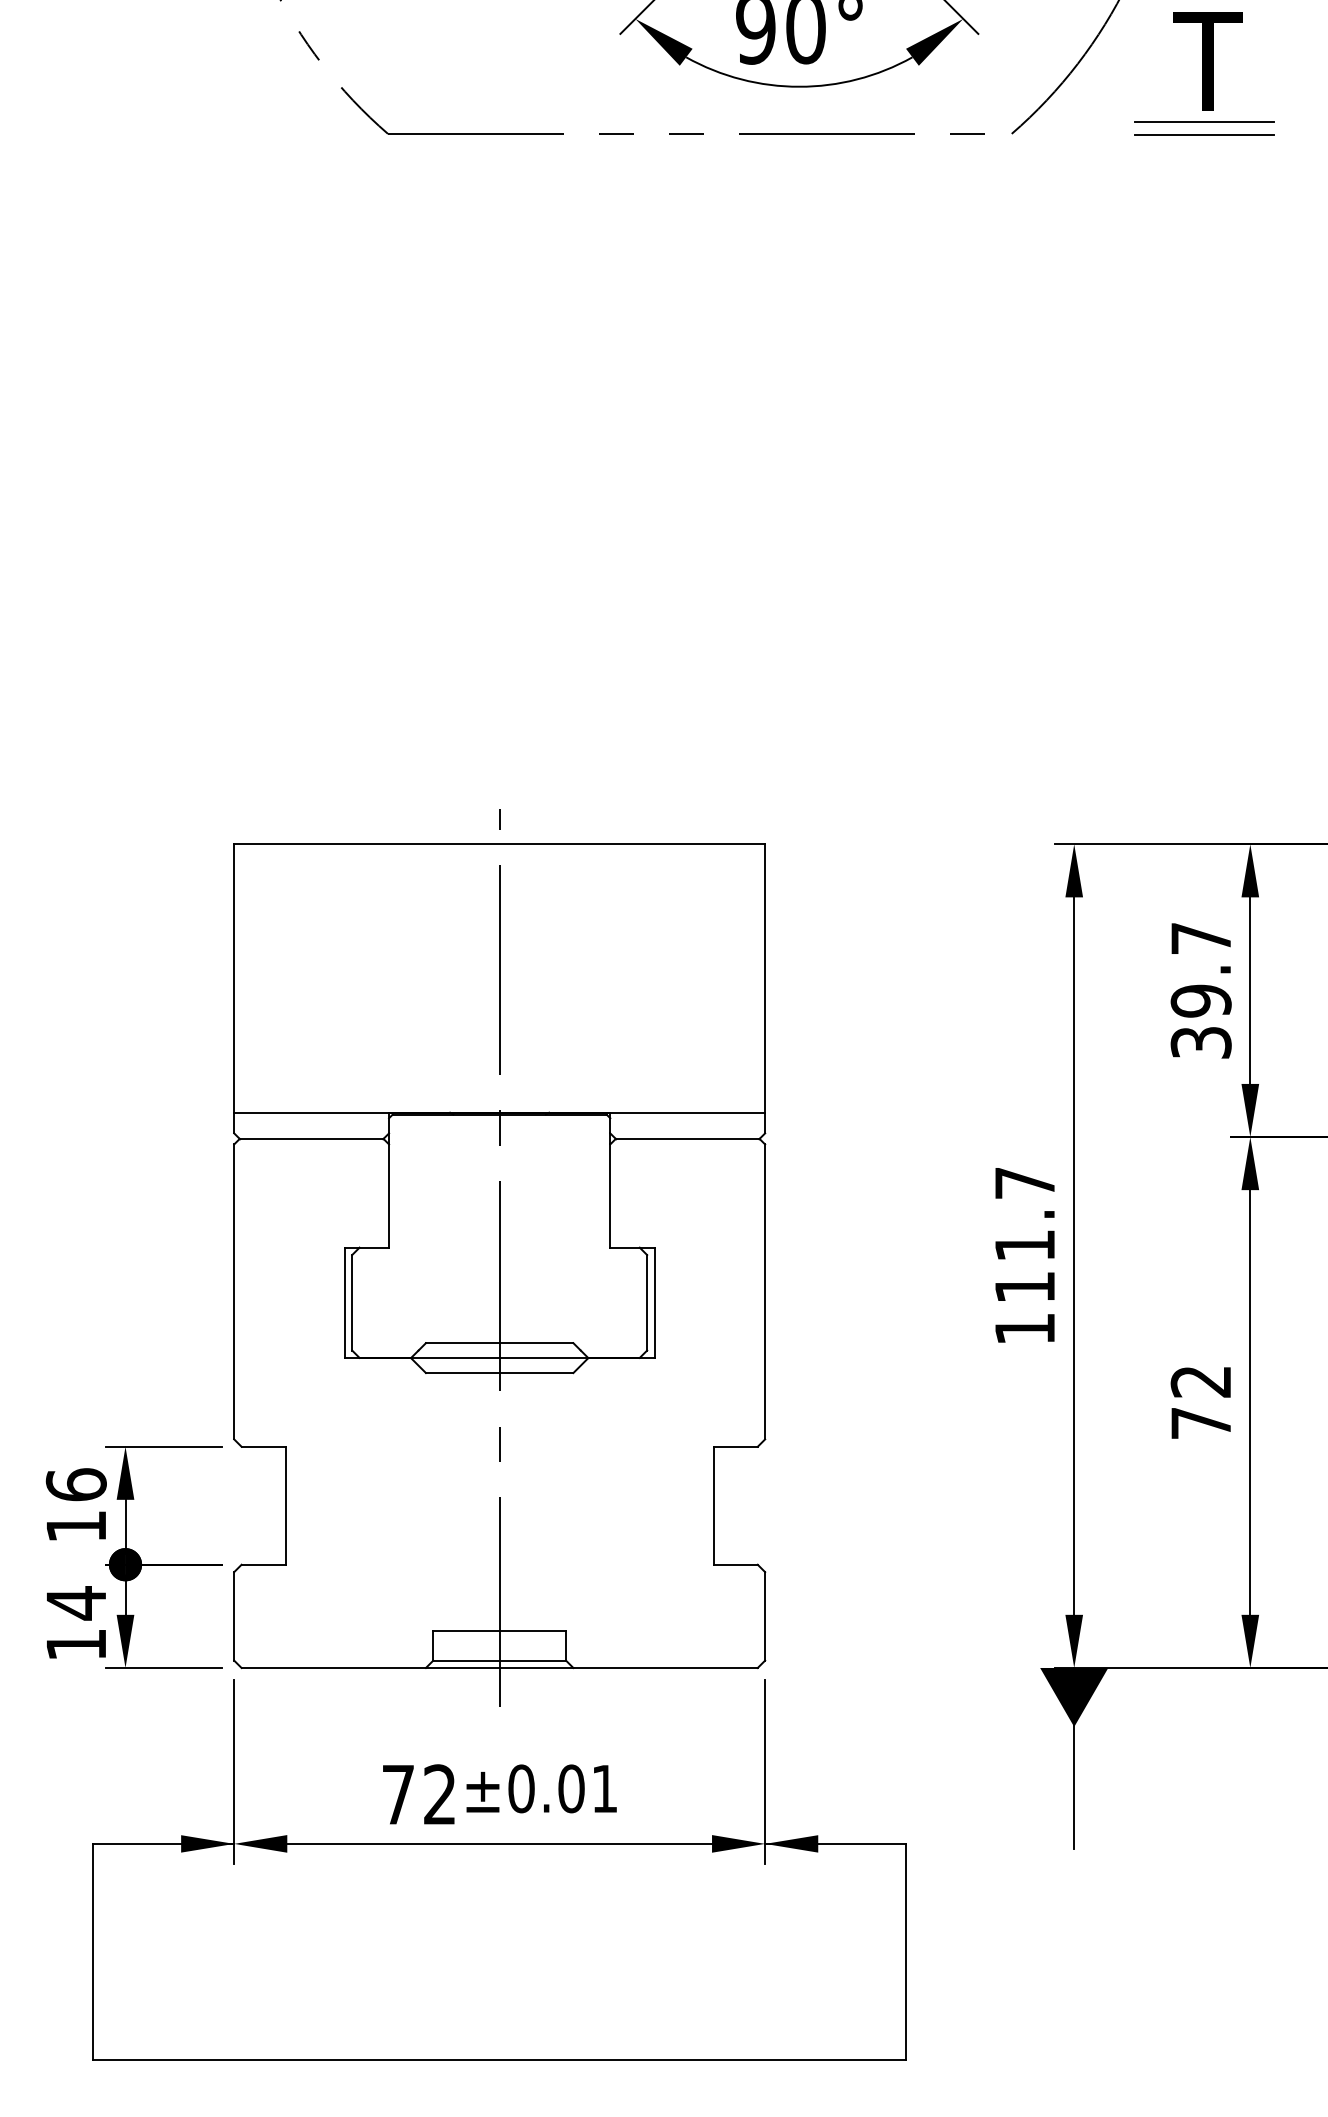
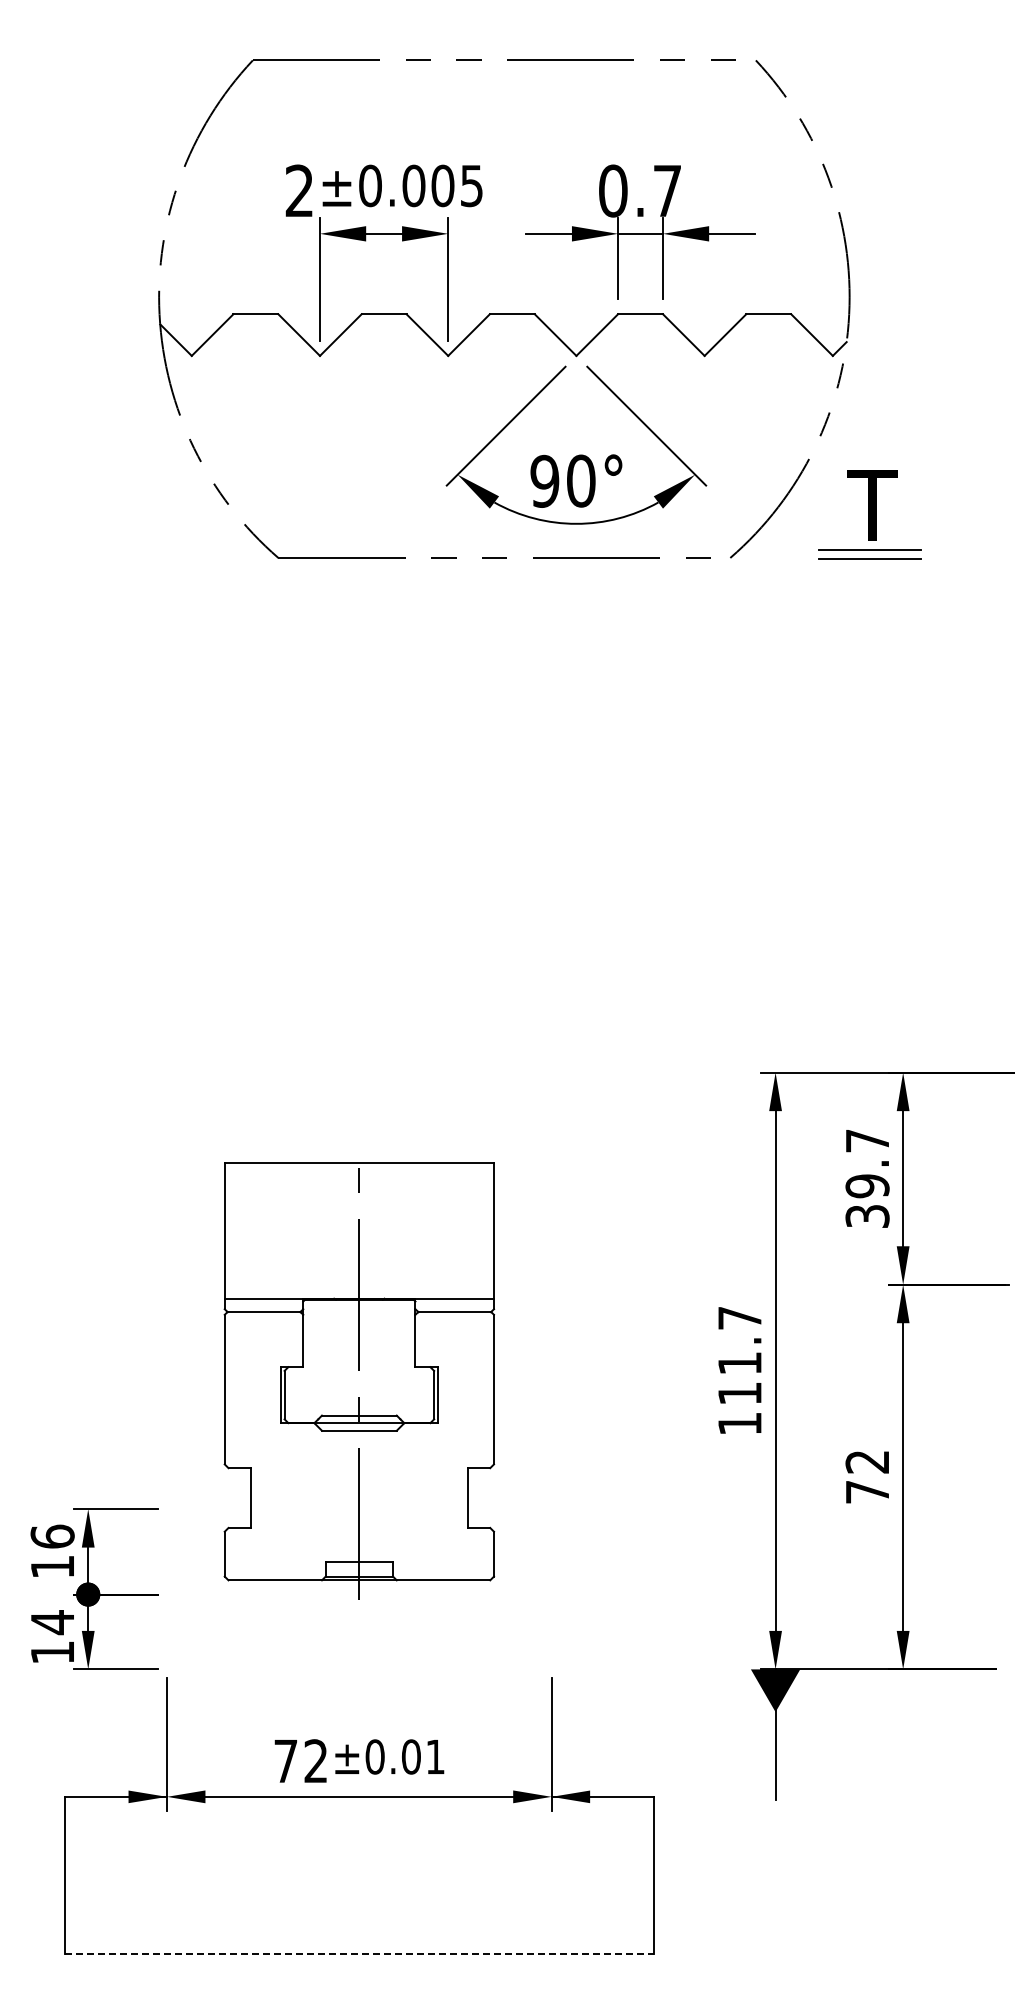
part: (499, 1258) -> (359, 1372), size x0.7
line: (499, 2060) -> (359, 1953), solid -> dashed

